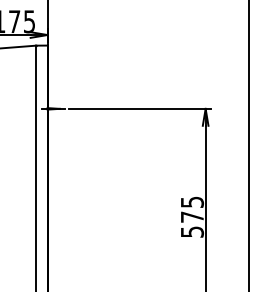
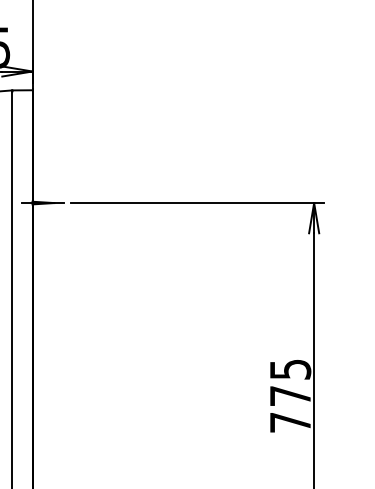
text: (192, 231) -> (290, 421), 575 -> 775

